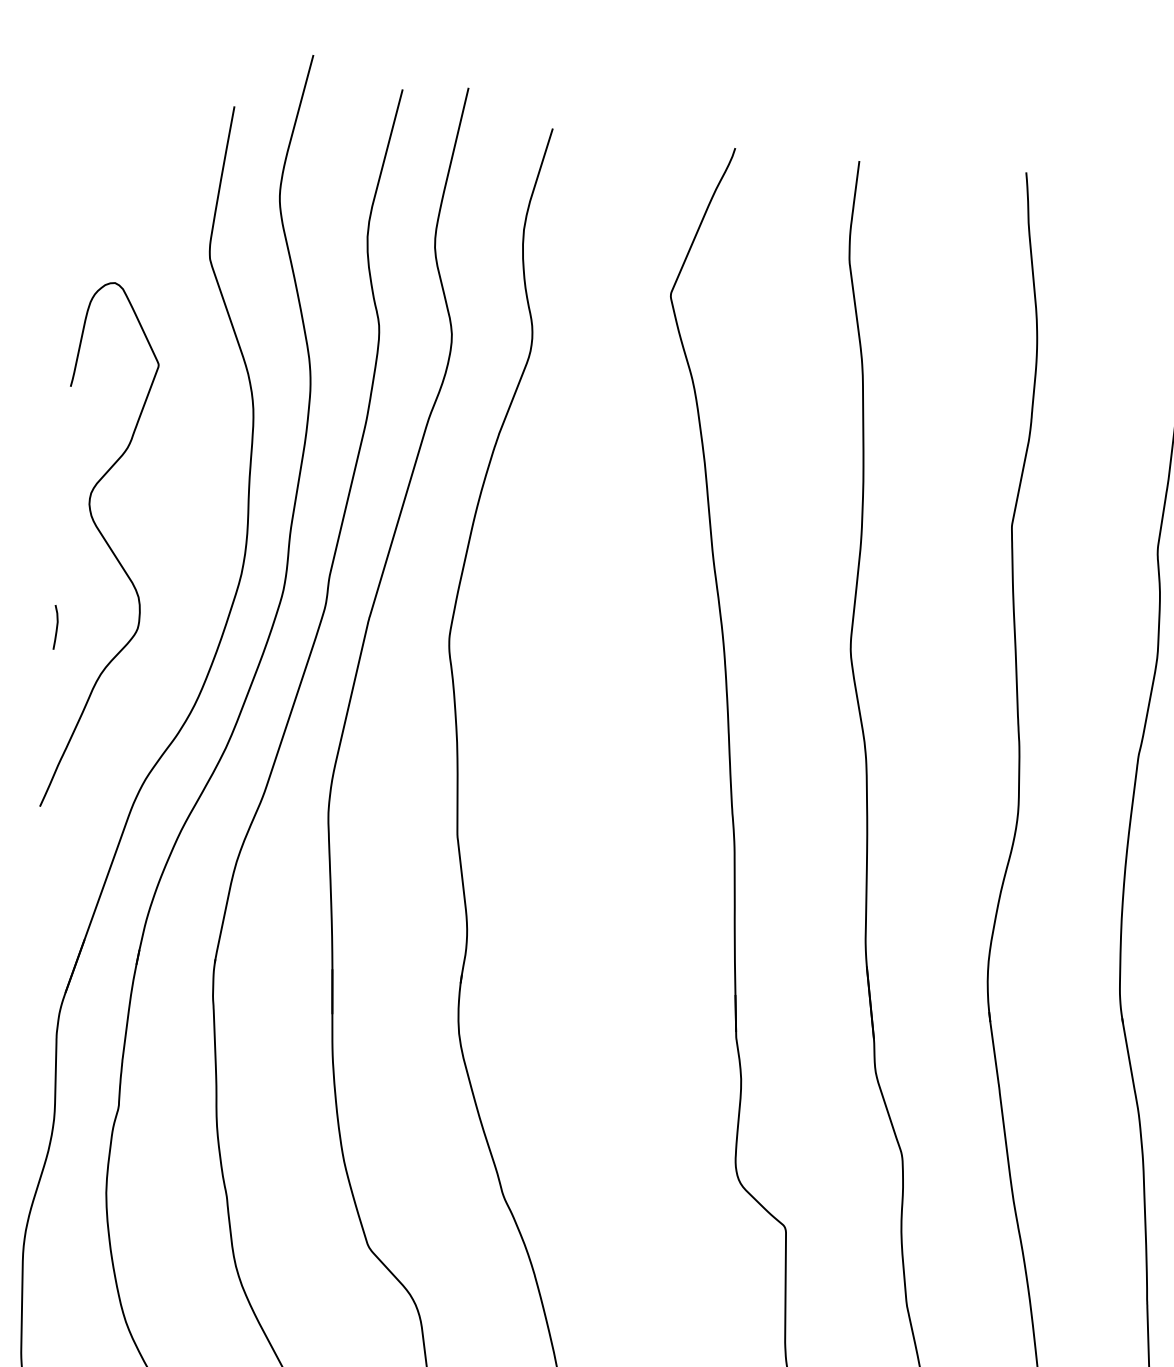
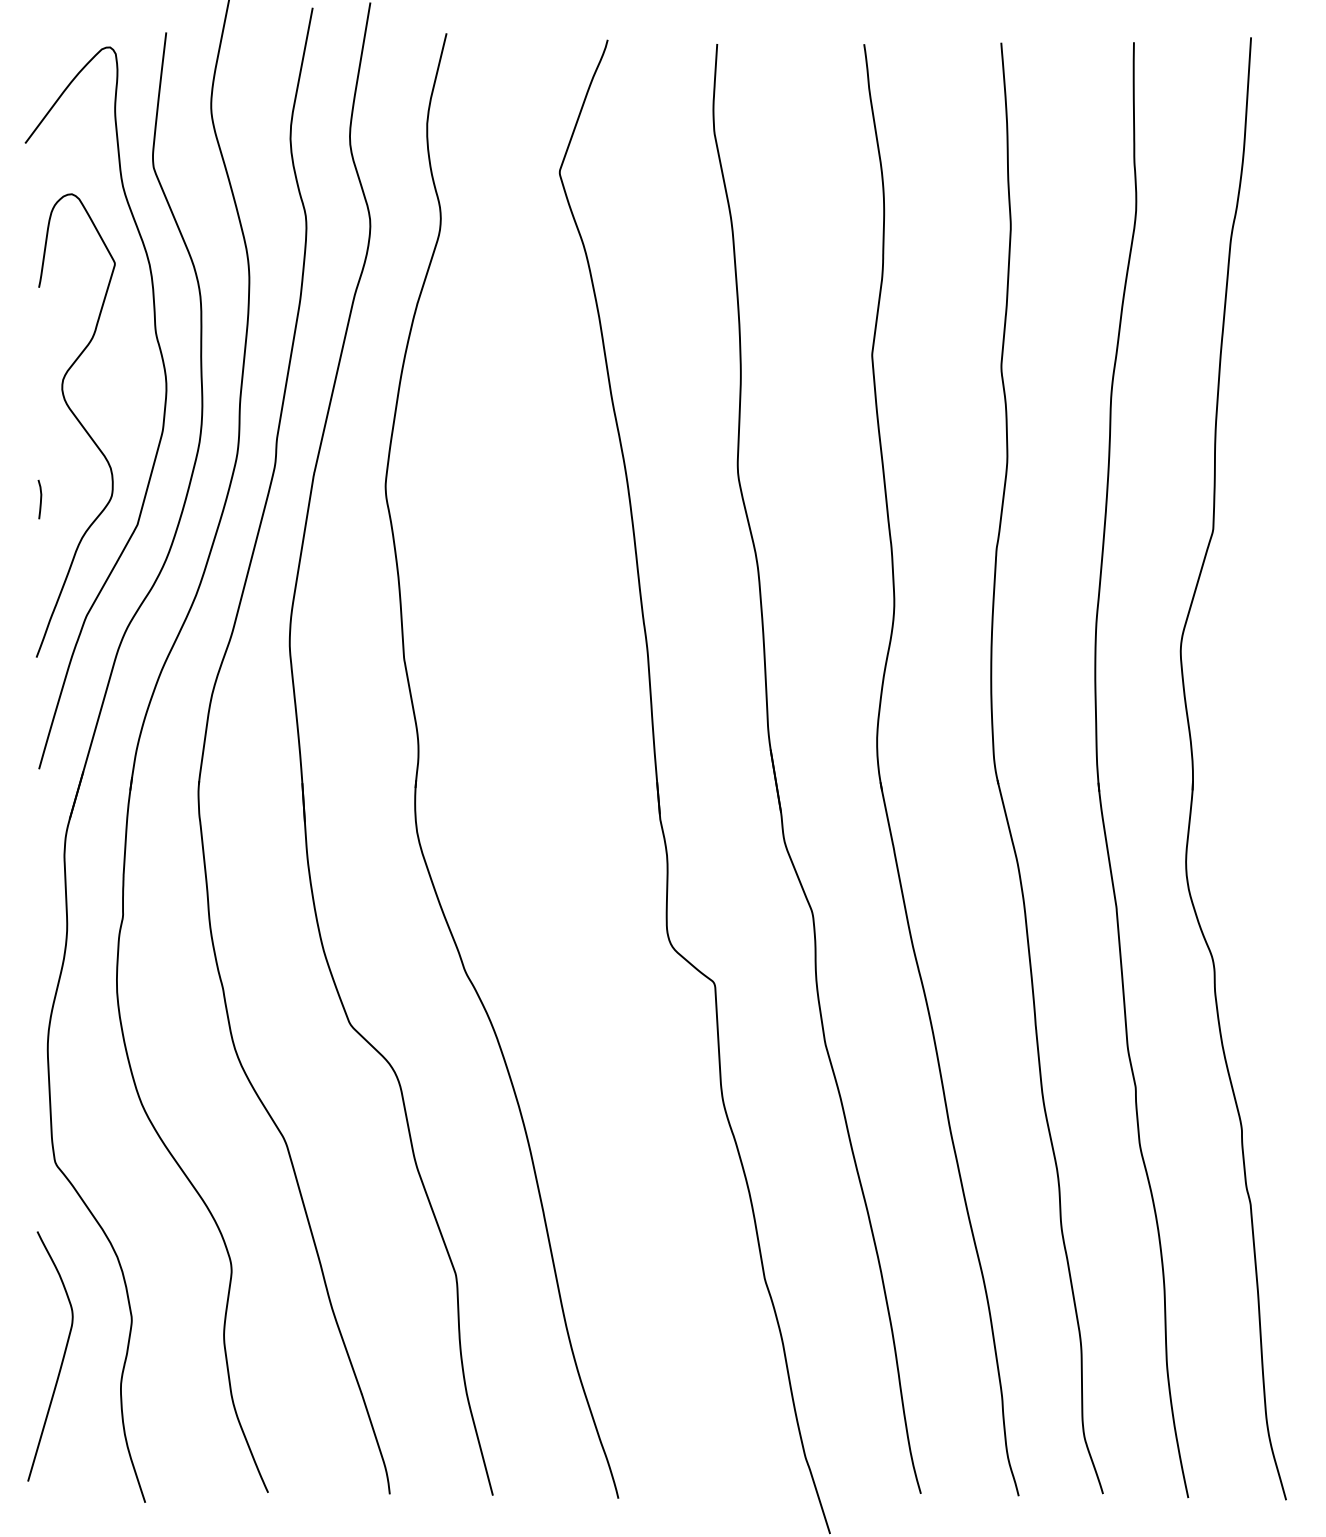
curve: (202, 536) -> (163, 411), added

